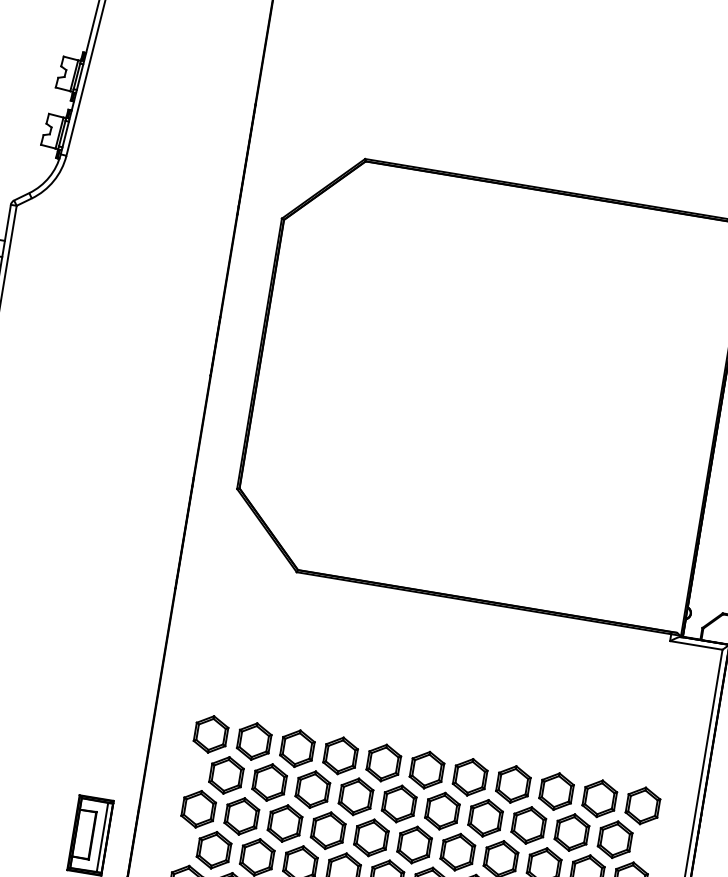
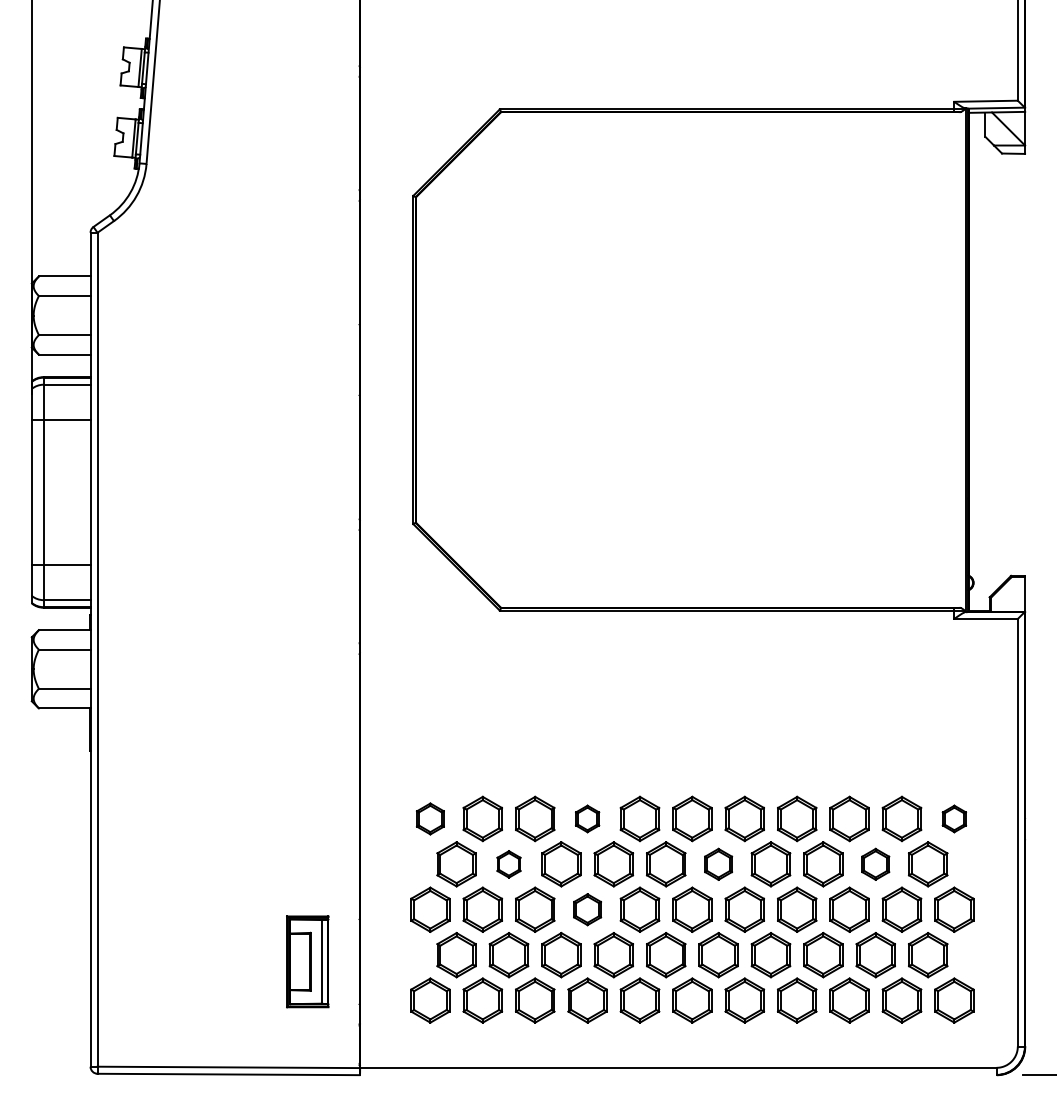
part: (211, 734) -> (430, 818), size x0.7
part: (340, 755) -> (587, 818), size x0.6
part: (269, 782) -> (508, 864), size x0.6
part: (643, 805) -> (954, 818), size x0.6
part: (442, 811) -> (718, 864), size x0.7
part: (328, 830) -> (587, 909), size x0.7
part: (571, 832) -> (875, 864), size x0.7

